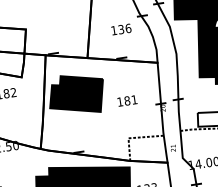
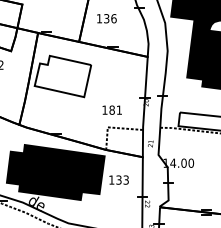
text: (121, 29) -> (106, 18), moved
fill: (76, 94) -> (62, 76), removed
text: (126, 100) -> (111, 109), moved

